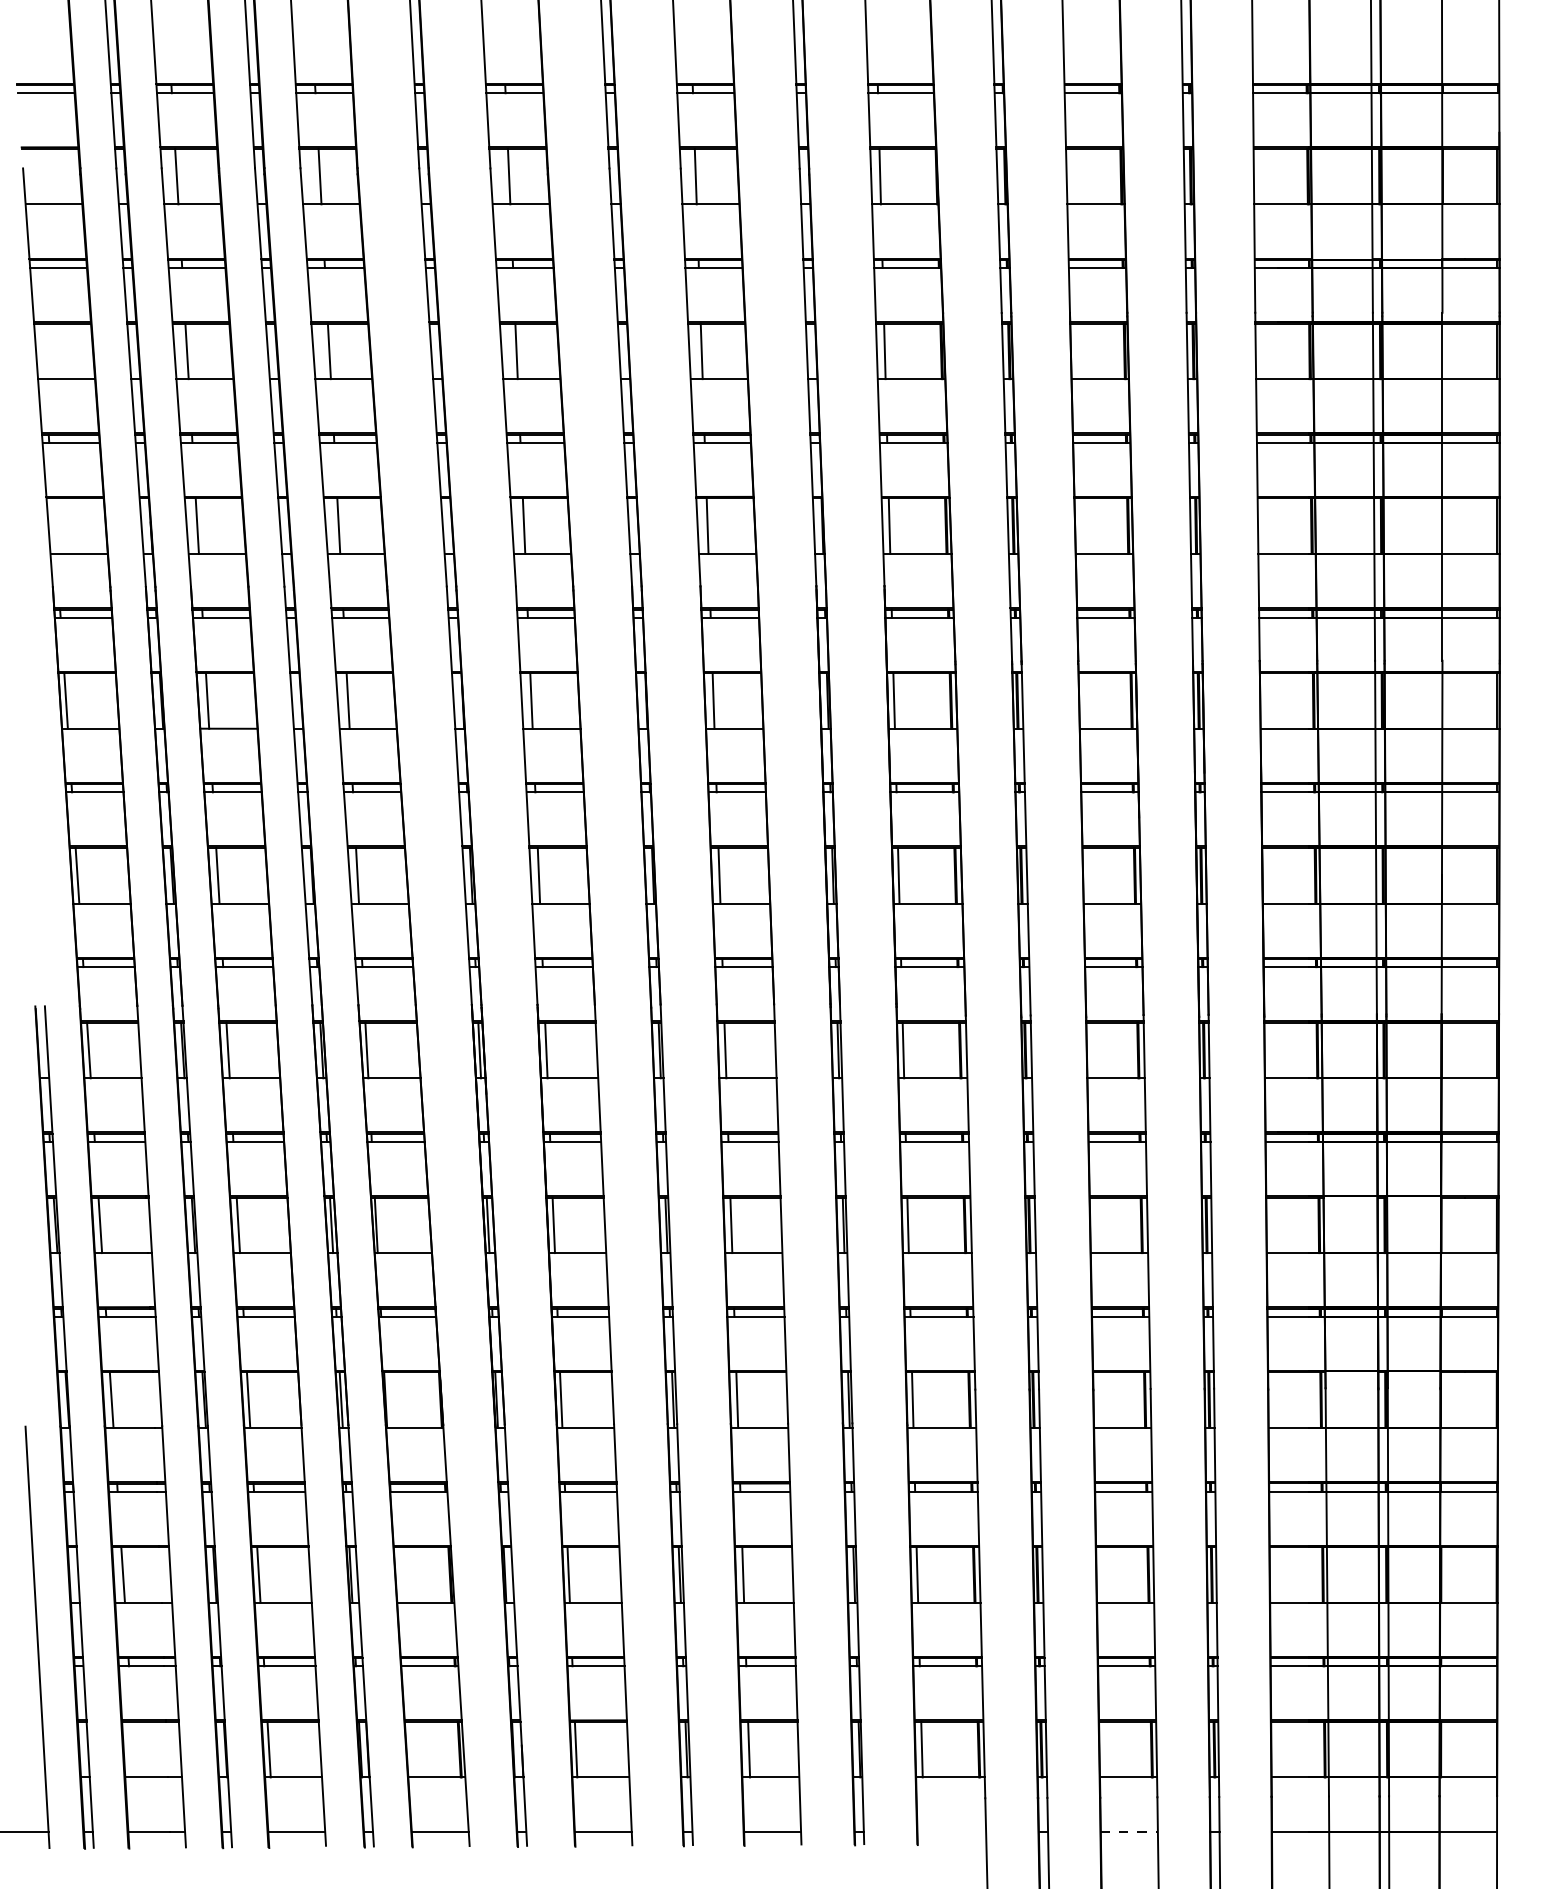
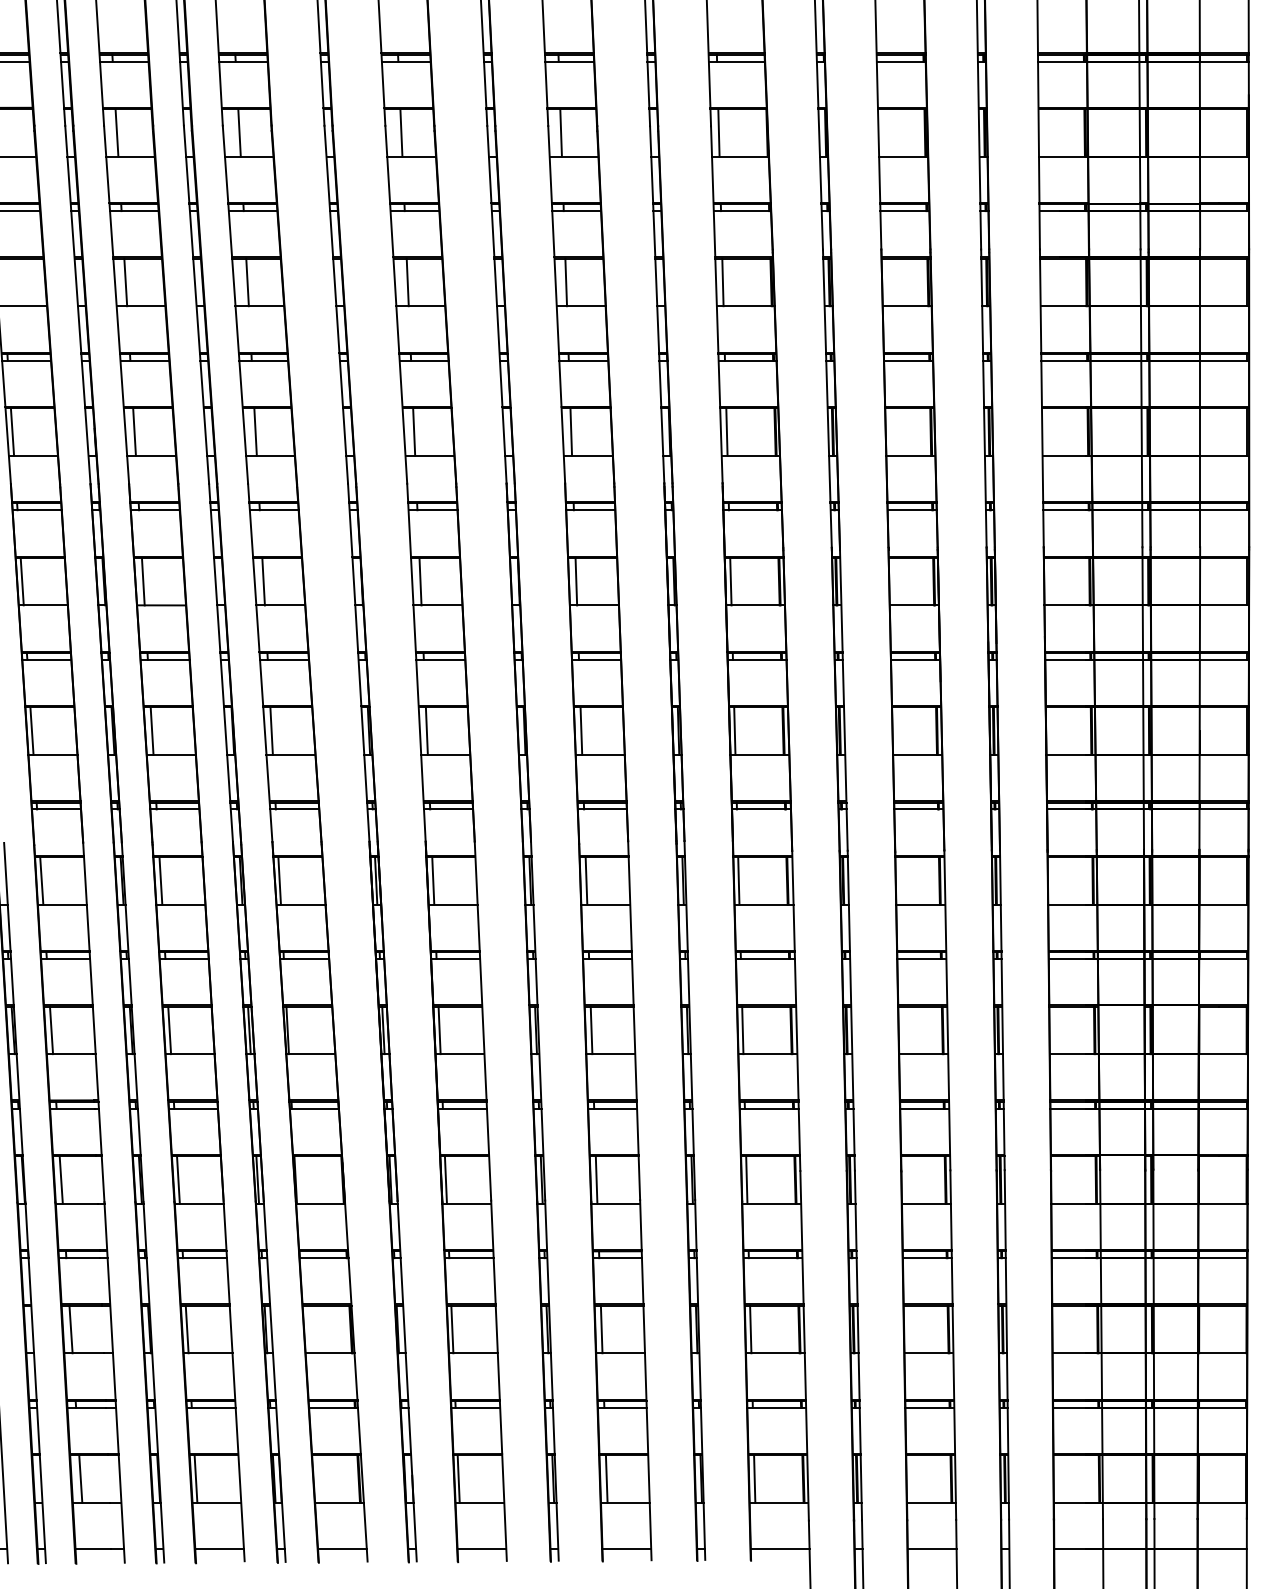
line: (54, 525) -> (12, 431), added
line: (134, 1749) -> (80, 1478), added
line: (951, 1831) -> (779, 1549), added
line: (1129, 1831) -> (932, 1549), dashed -> solid

